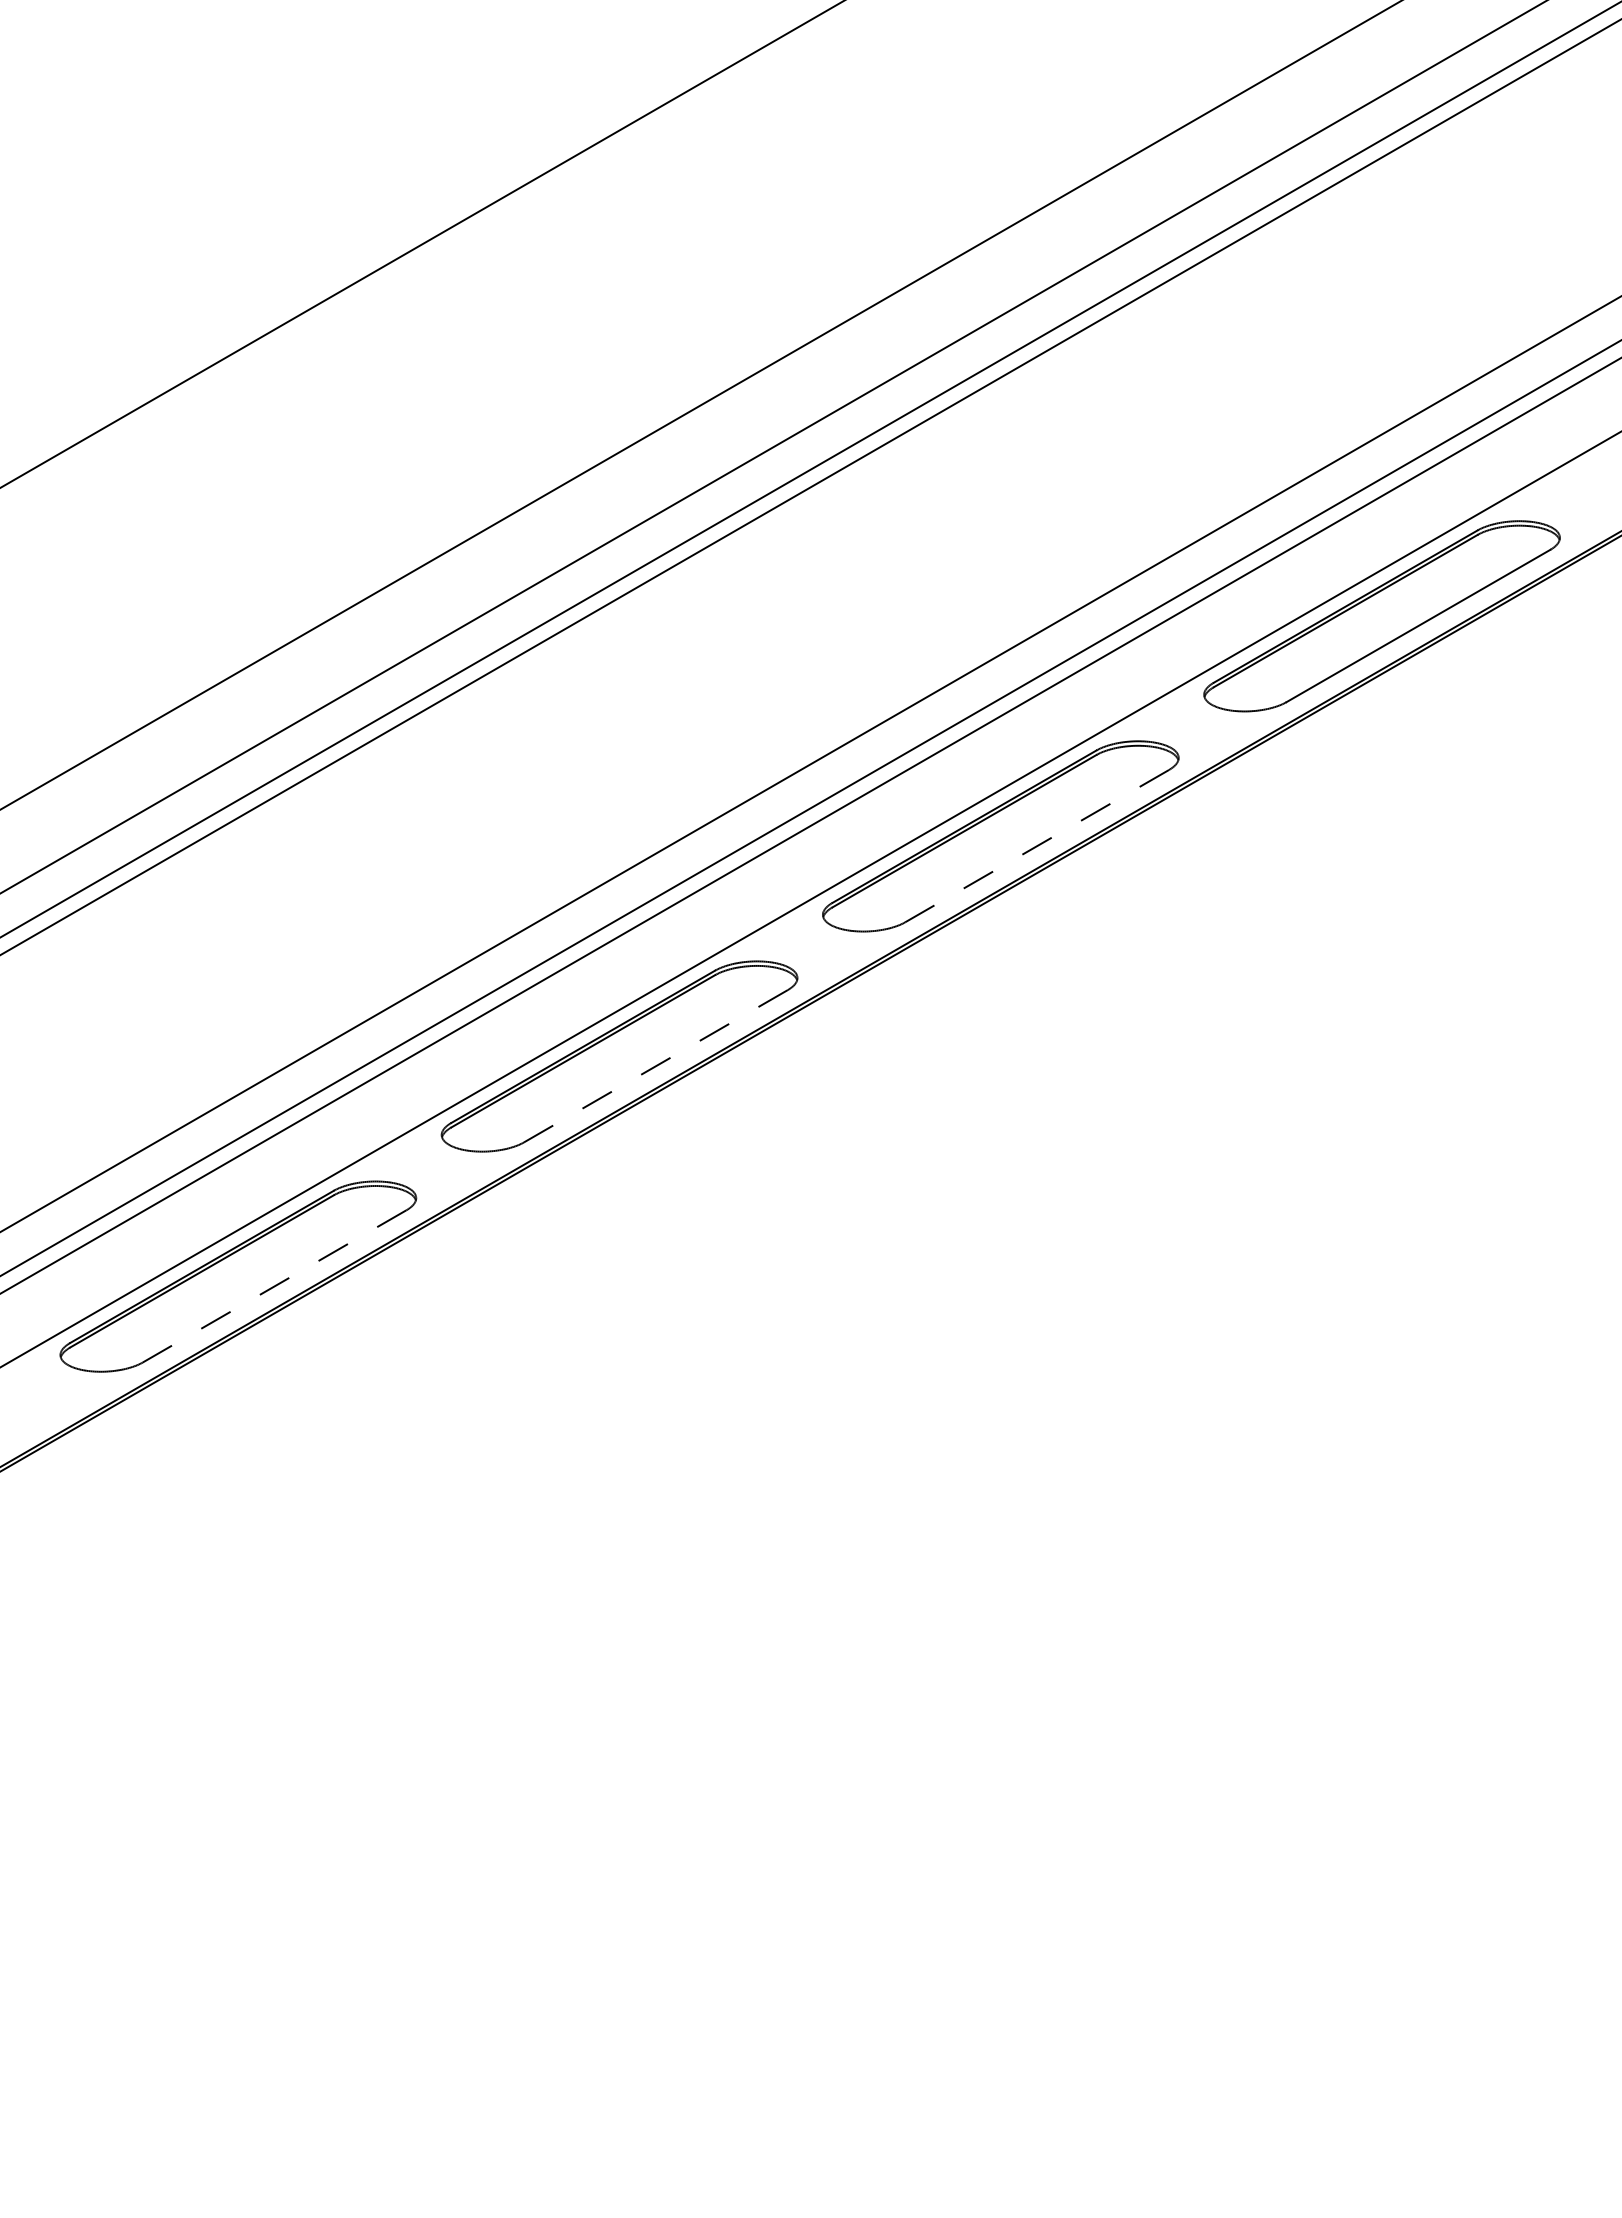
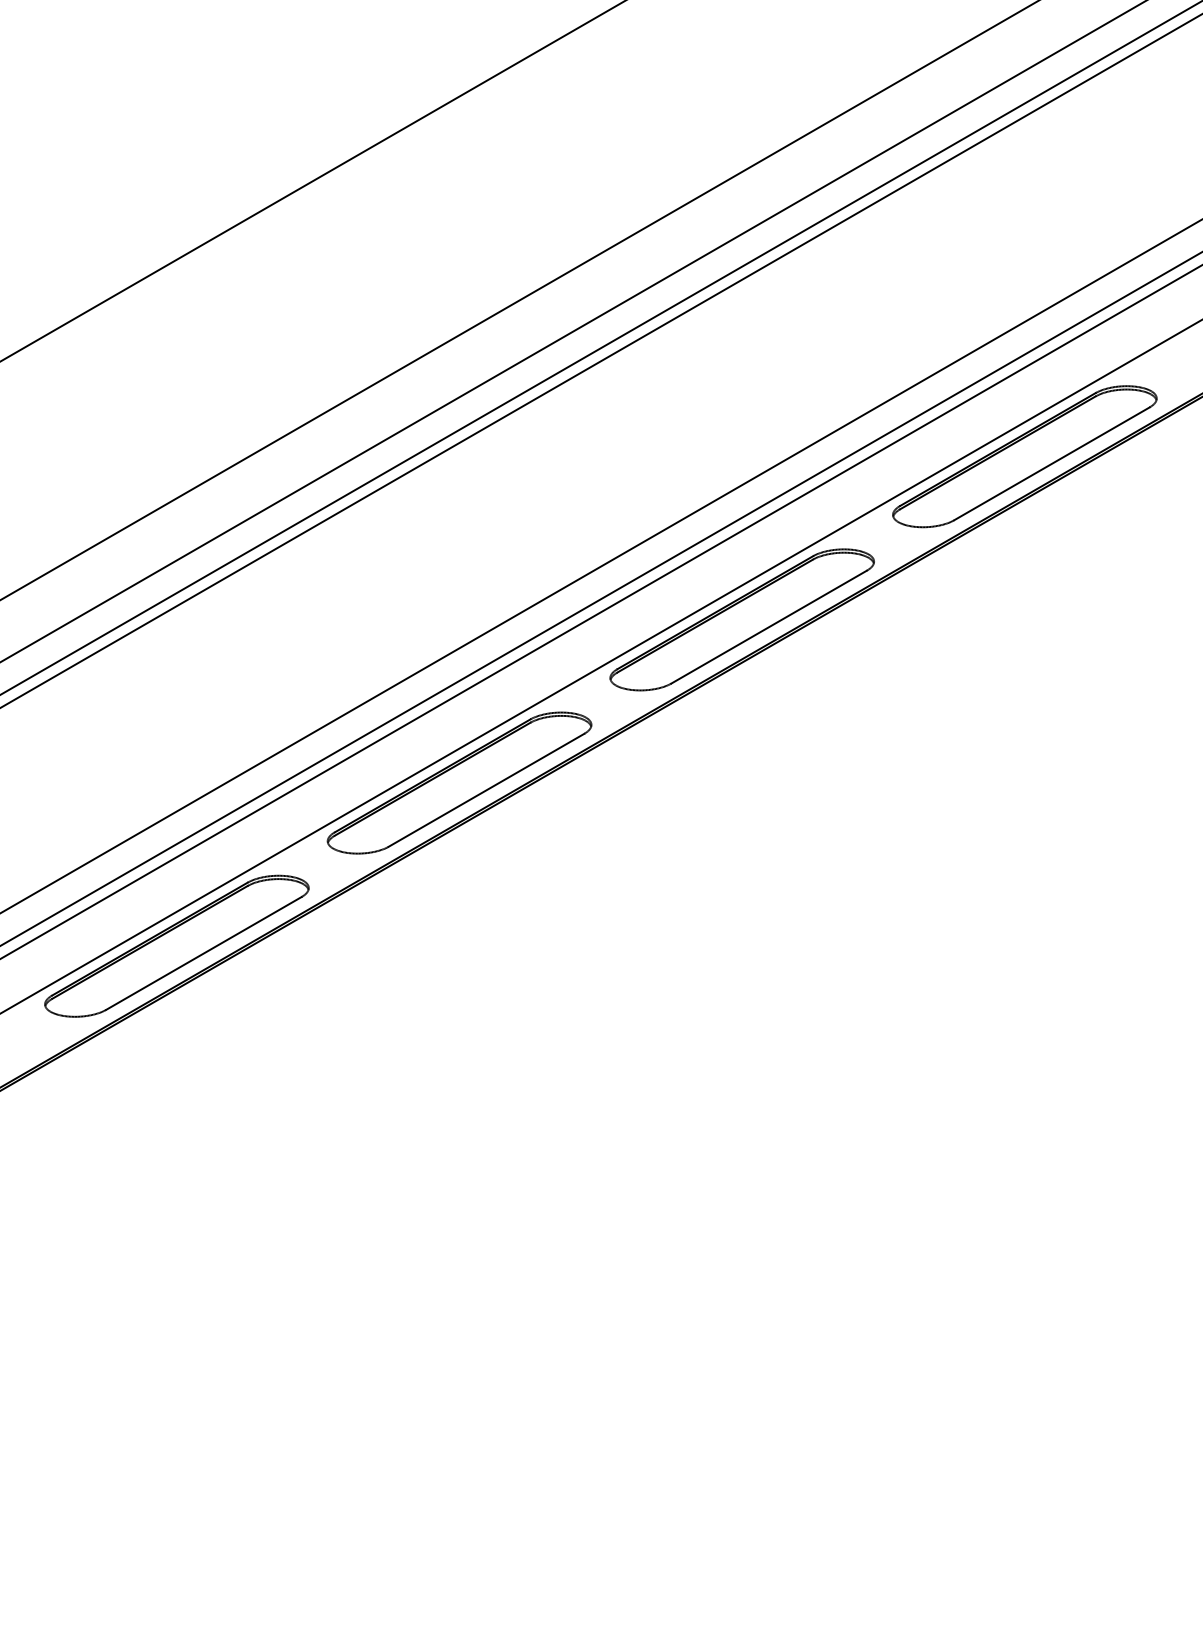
line: (1036, 846) -> (768, 627), dashed -> solid
line: (655, 1066) -> (486, 790), dashed -> solid
line: (274, 1286) -> (203, 953), dashed -> solid

